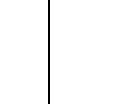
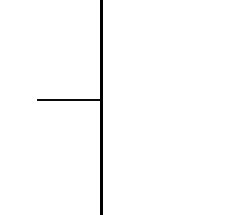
line: (33, 48) -> (69, 100), added

